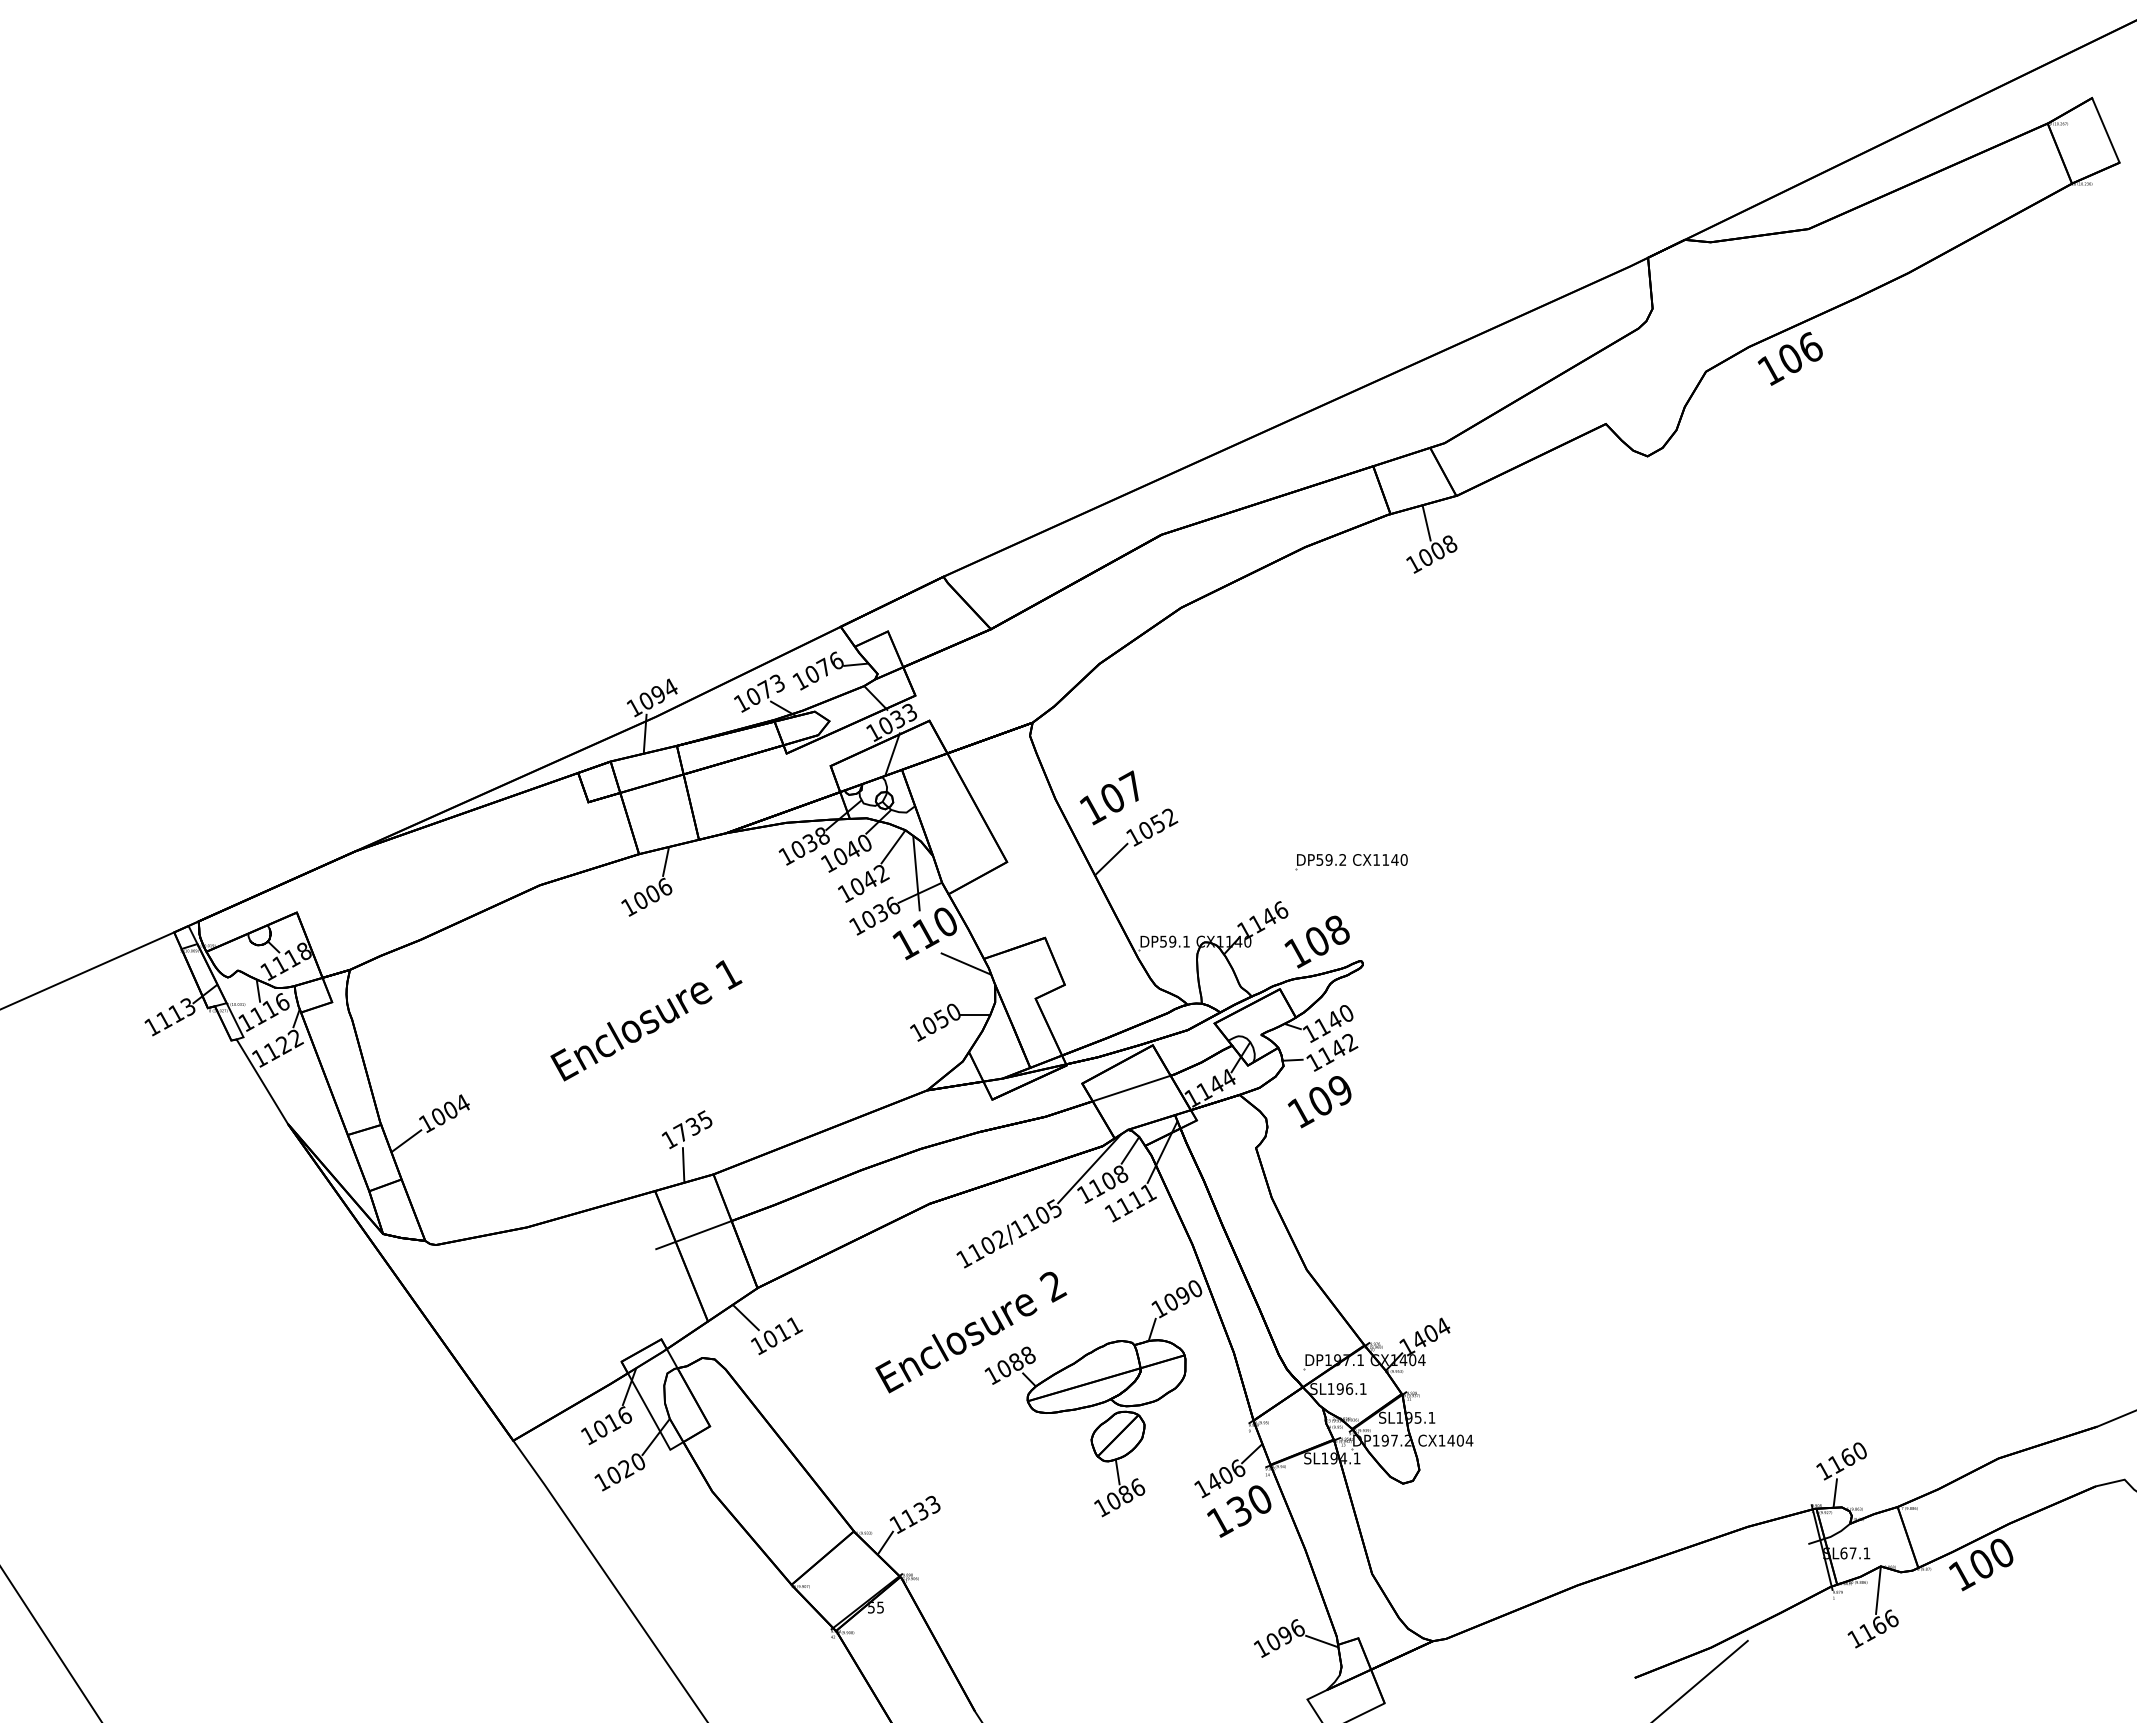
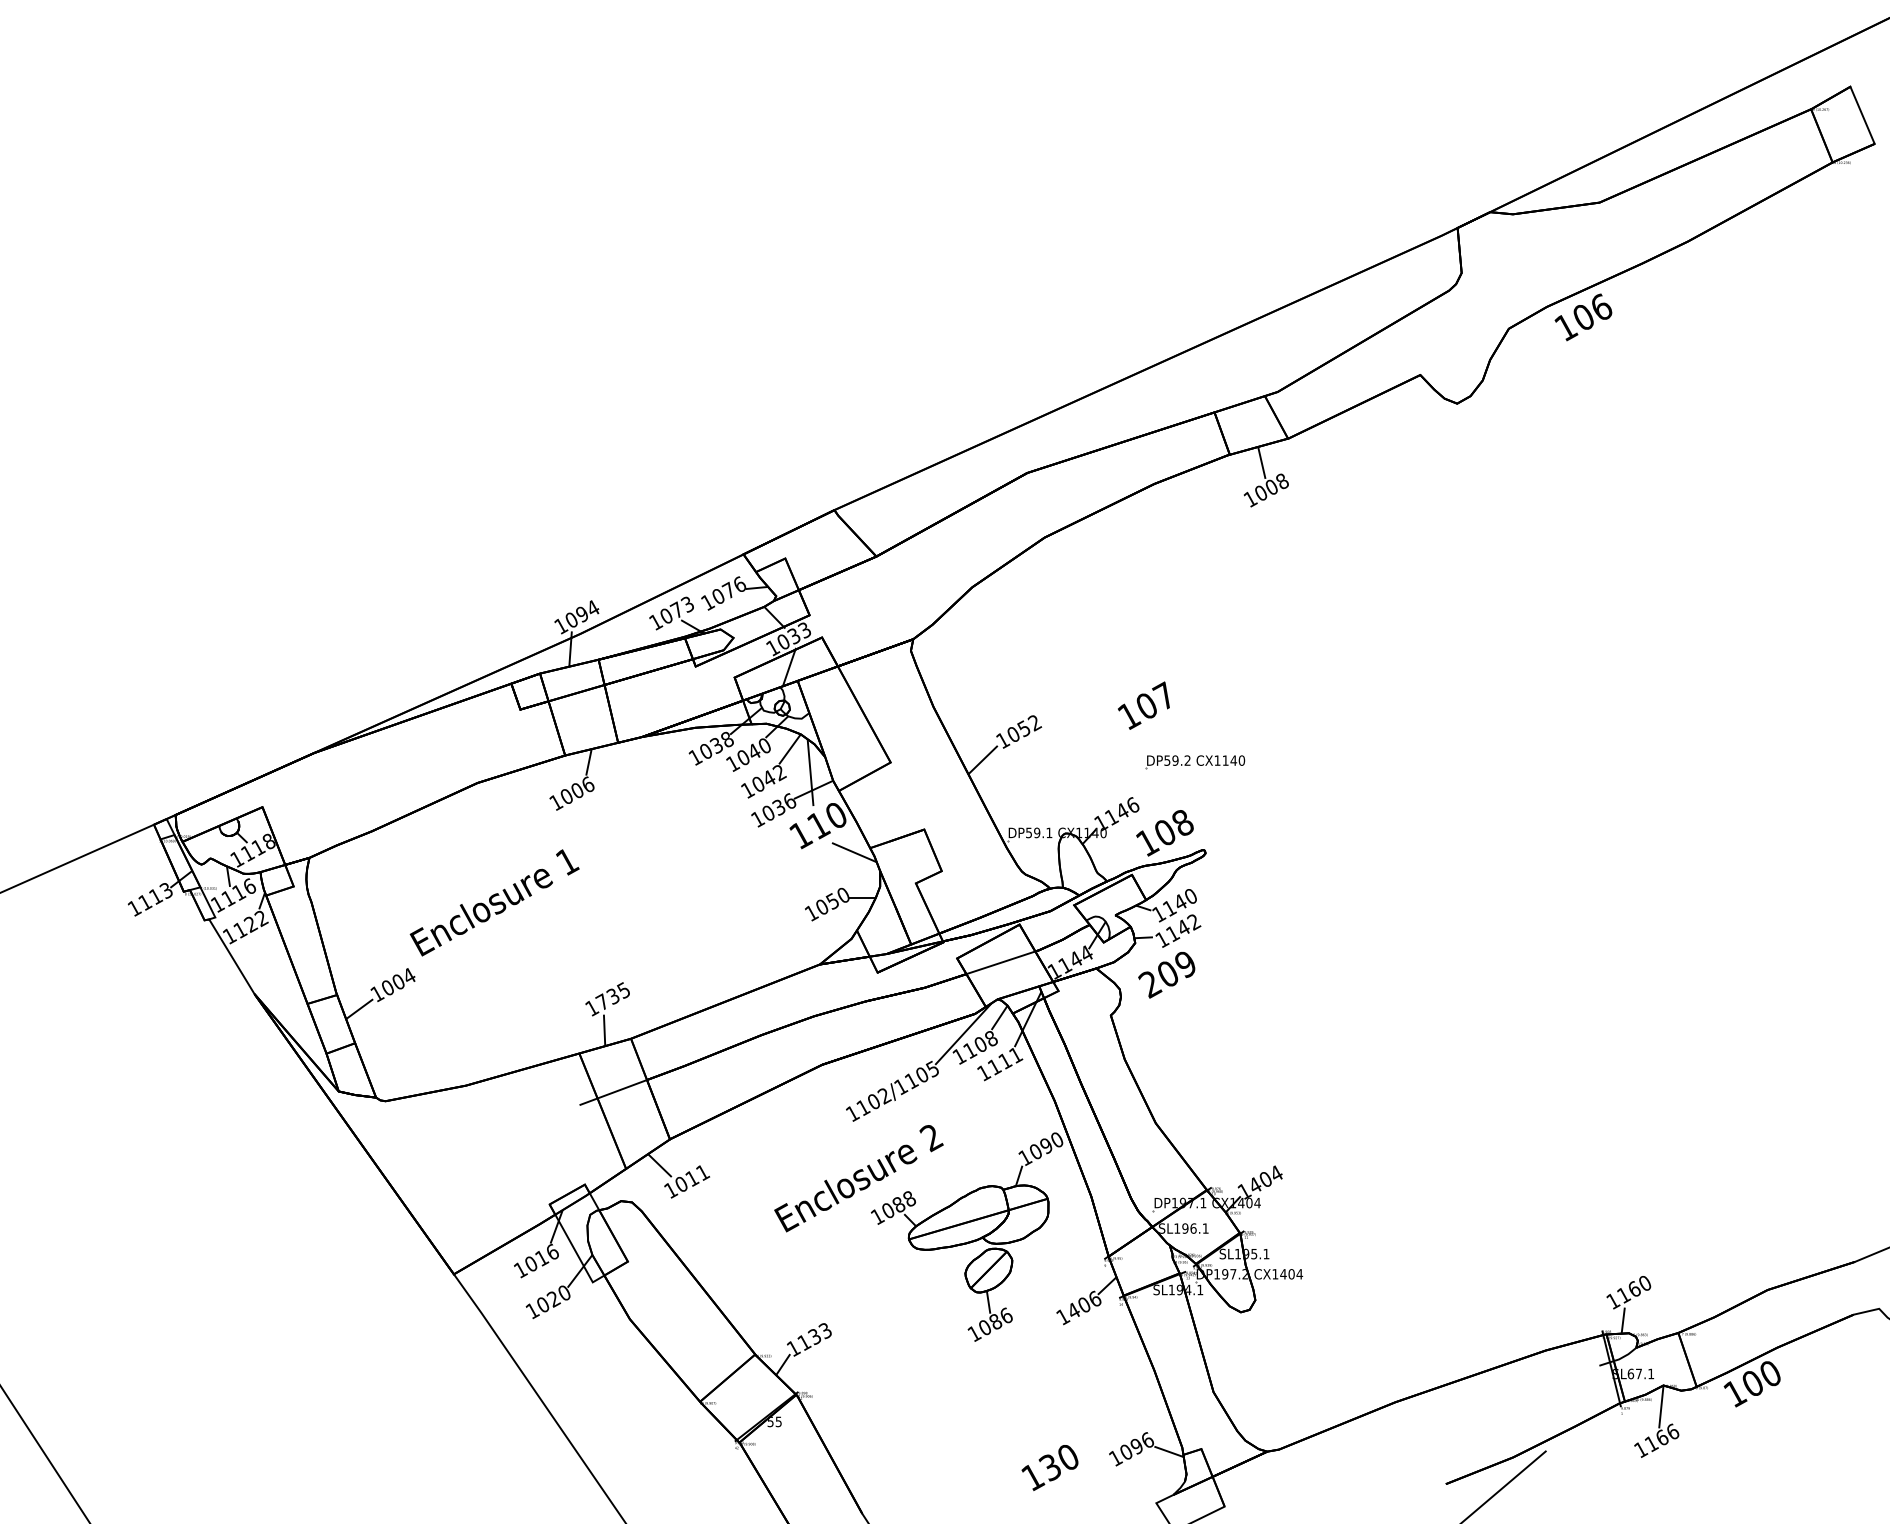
text: (1108, 797) -> (1143, 705), moved
text: (646, 1020) -> (494, 902), moved
text: (1300, 1113) -> (1150, 984), 109 -> 209
text: (1239, 1511) -> (1050, 1467), moved

